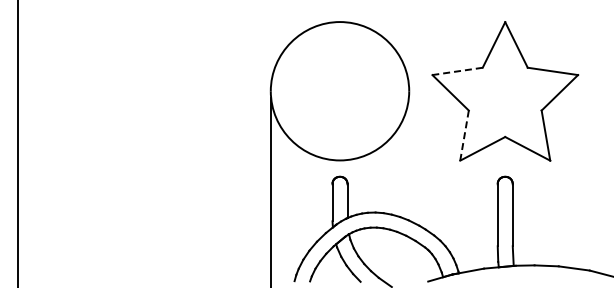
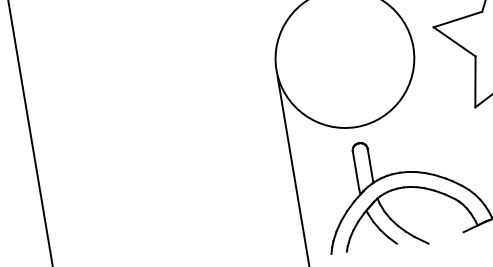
line: (457, 71) -> (457, 19), dashed -> solid
line: (464, 136) -> (475, 82), dashed -> solid

